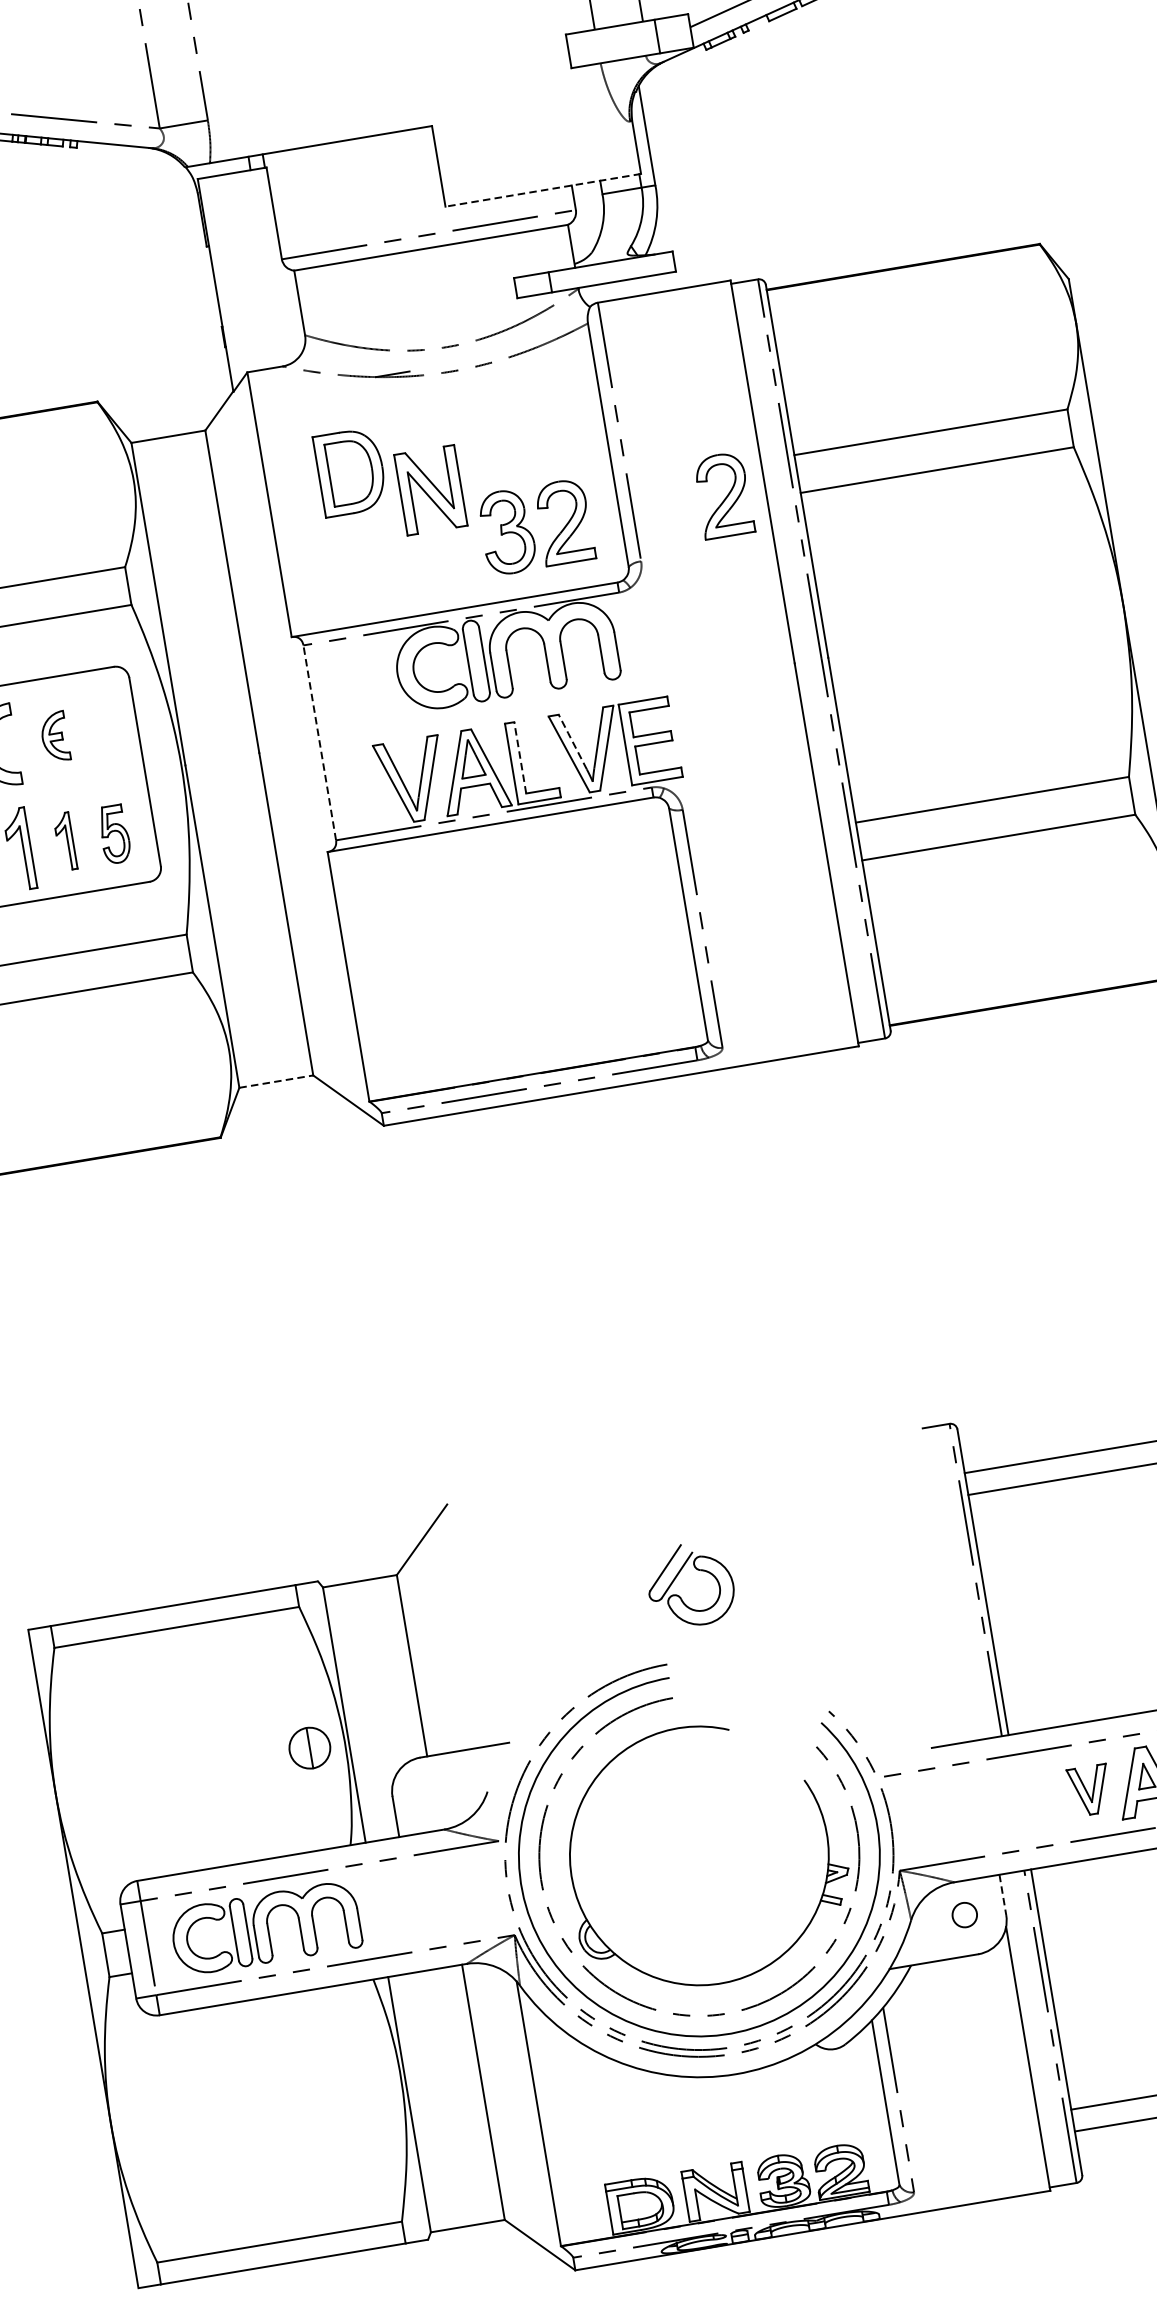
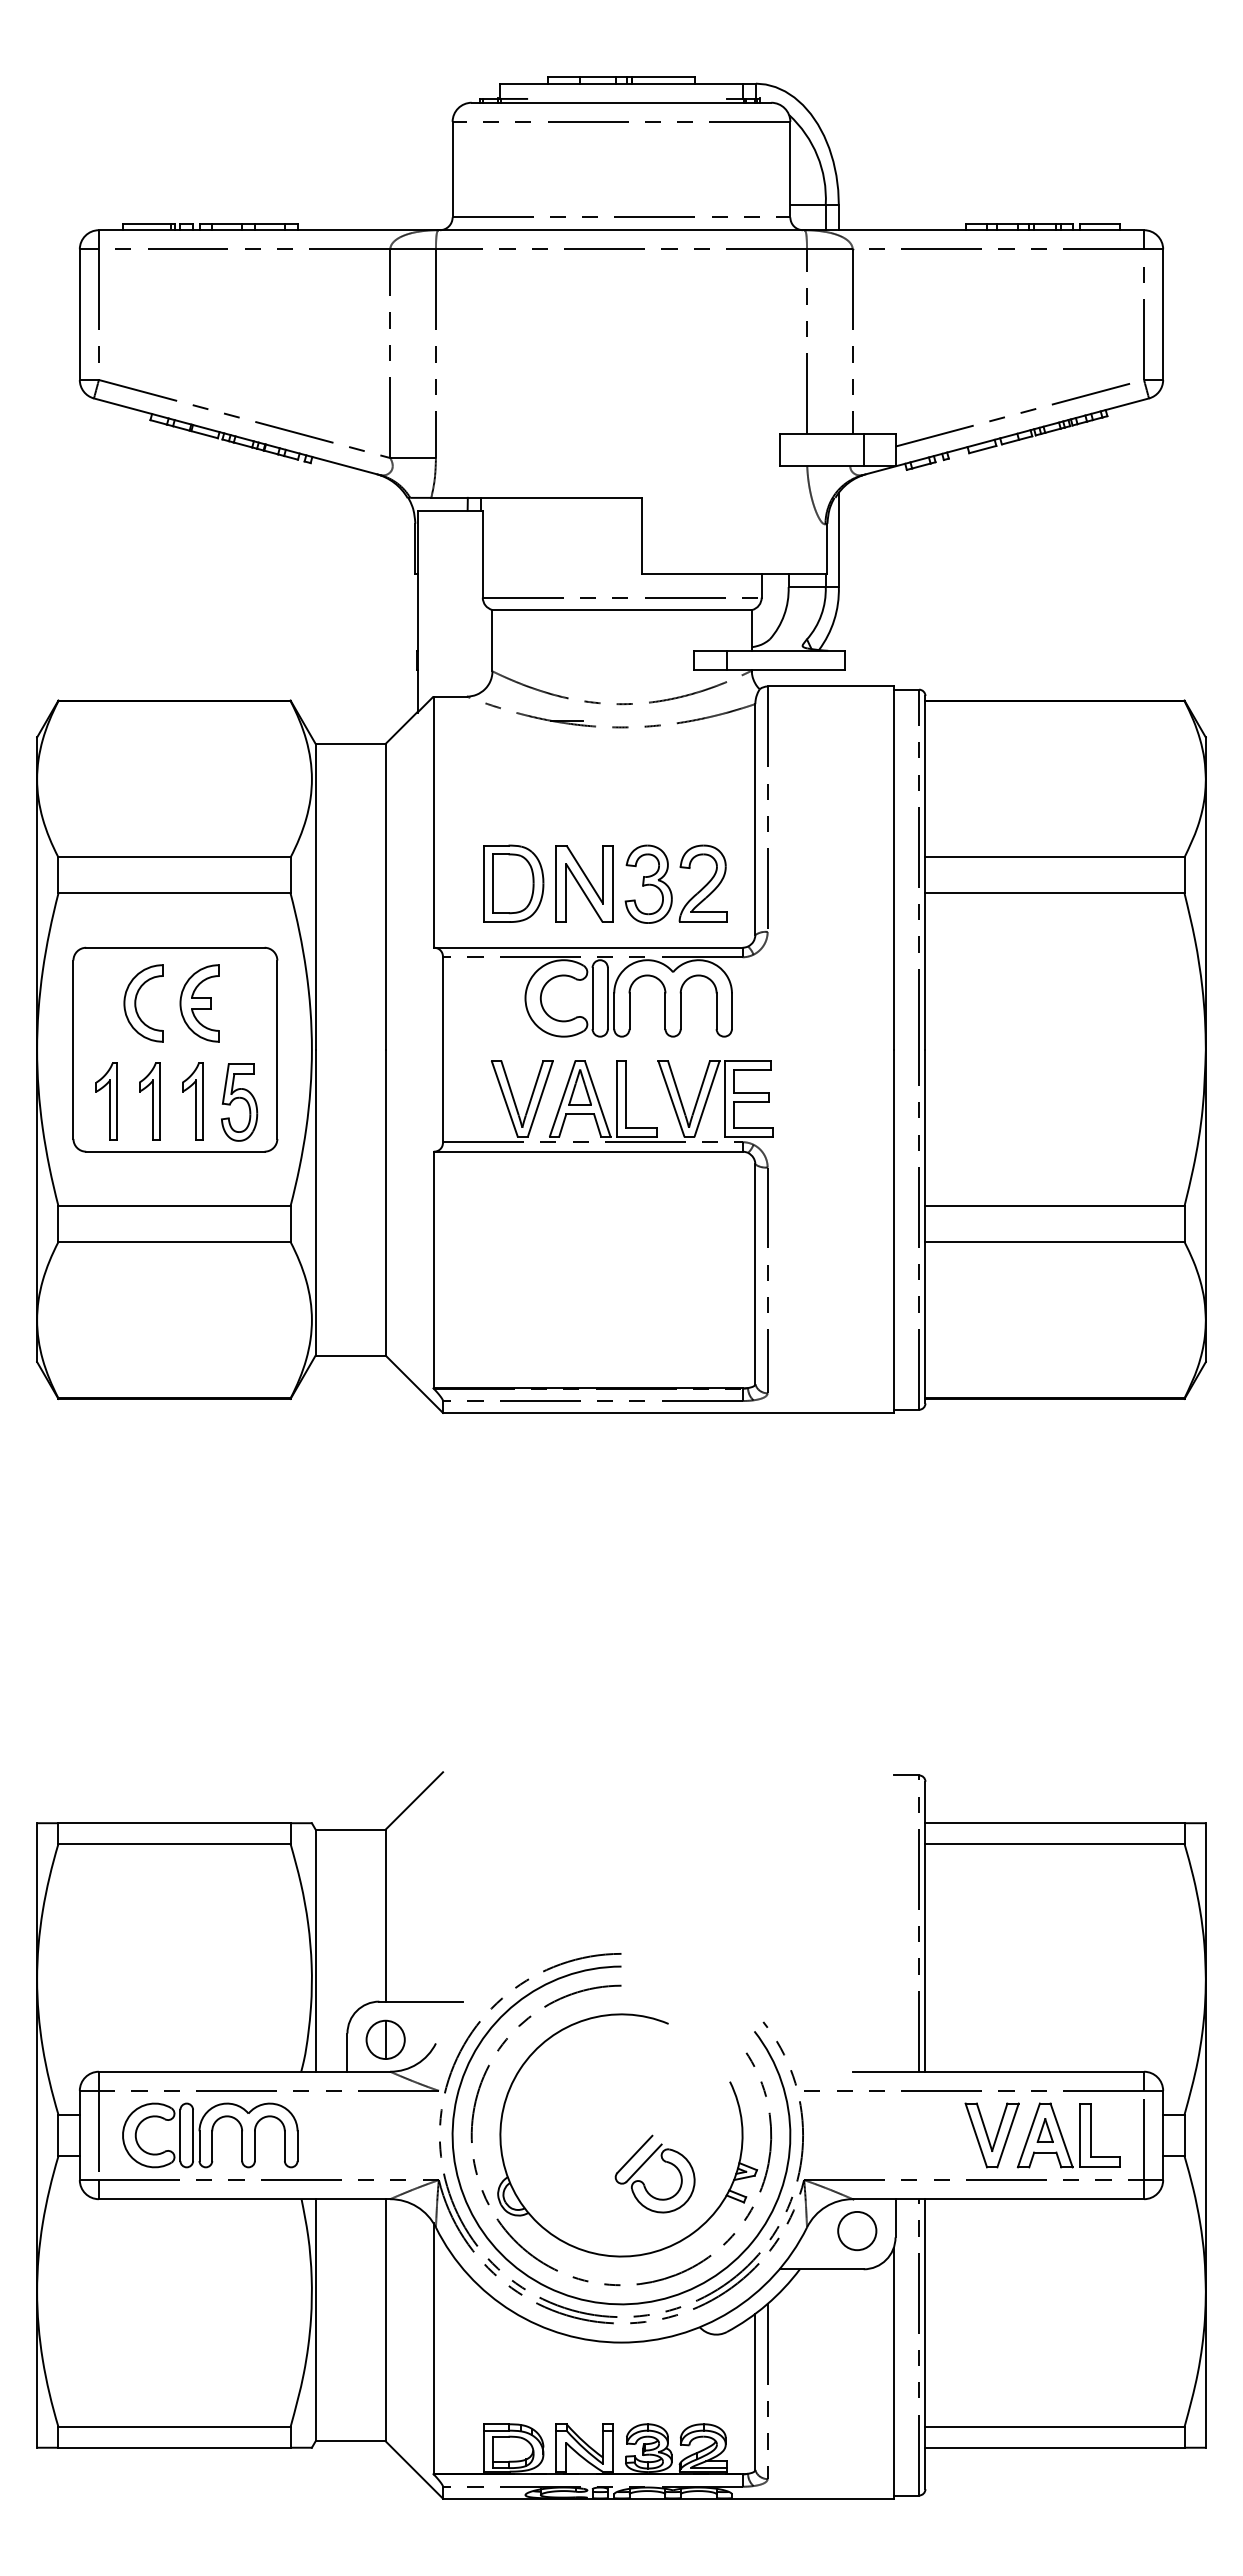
line: (543, 190) -> (734, 574), dashed -> solid
part: (350, 471) -> (513, 883), moved
part: (430, 489) -> (584, 883), moved
part: (723, 495) -> (853, 883), removed
part: (54, 737) -> (199, 1003), size x1.67
line: (320, 742) -> (443, 1049), dashed -> solid
line: (572, 742) -> (676, 1088), dashed -> solid
line: (519, 757) -> (625, 1094), dashed -> solid
part: (114, 834) -> (239, 1102), size x1.43
part: (64, 841) -> (192, 1101), size x1.43
line: (277, 1081) -> (351, 1355), dashed -> solid
part: (678, 1575) -> (645, 2163), moved
part: (309, 1747) -> (385, 2039), moved
part: (1089, 1790) -> (991, 2135), size x1.43
line: (1002, 1895) -> (895, 2218), dashed -> solid
circle: (964, 1914) -> (857, 2230), size x1.67

